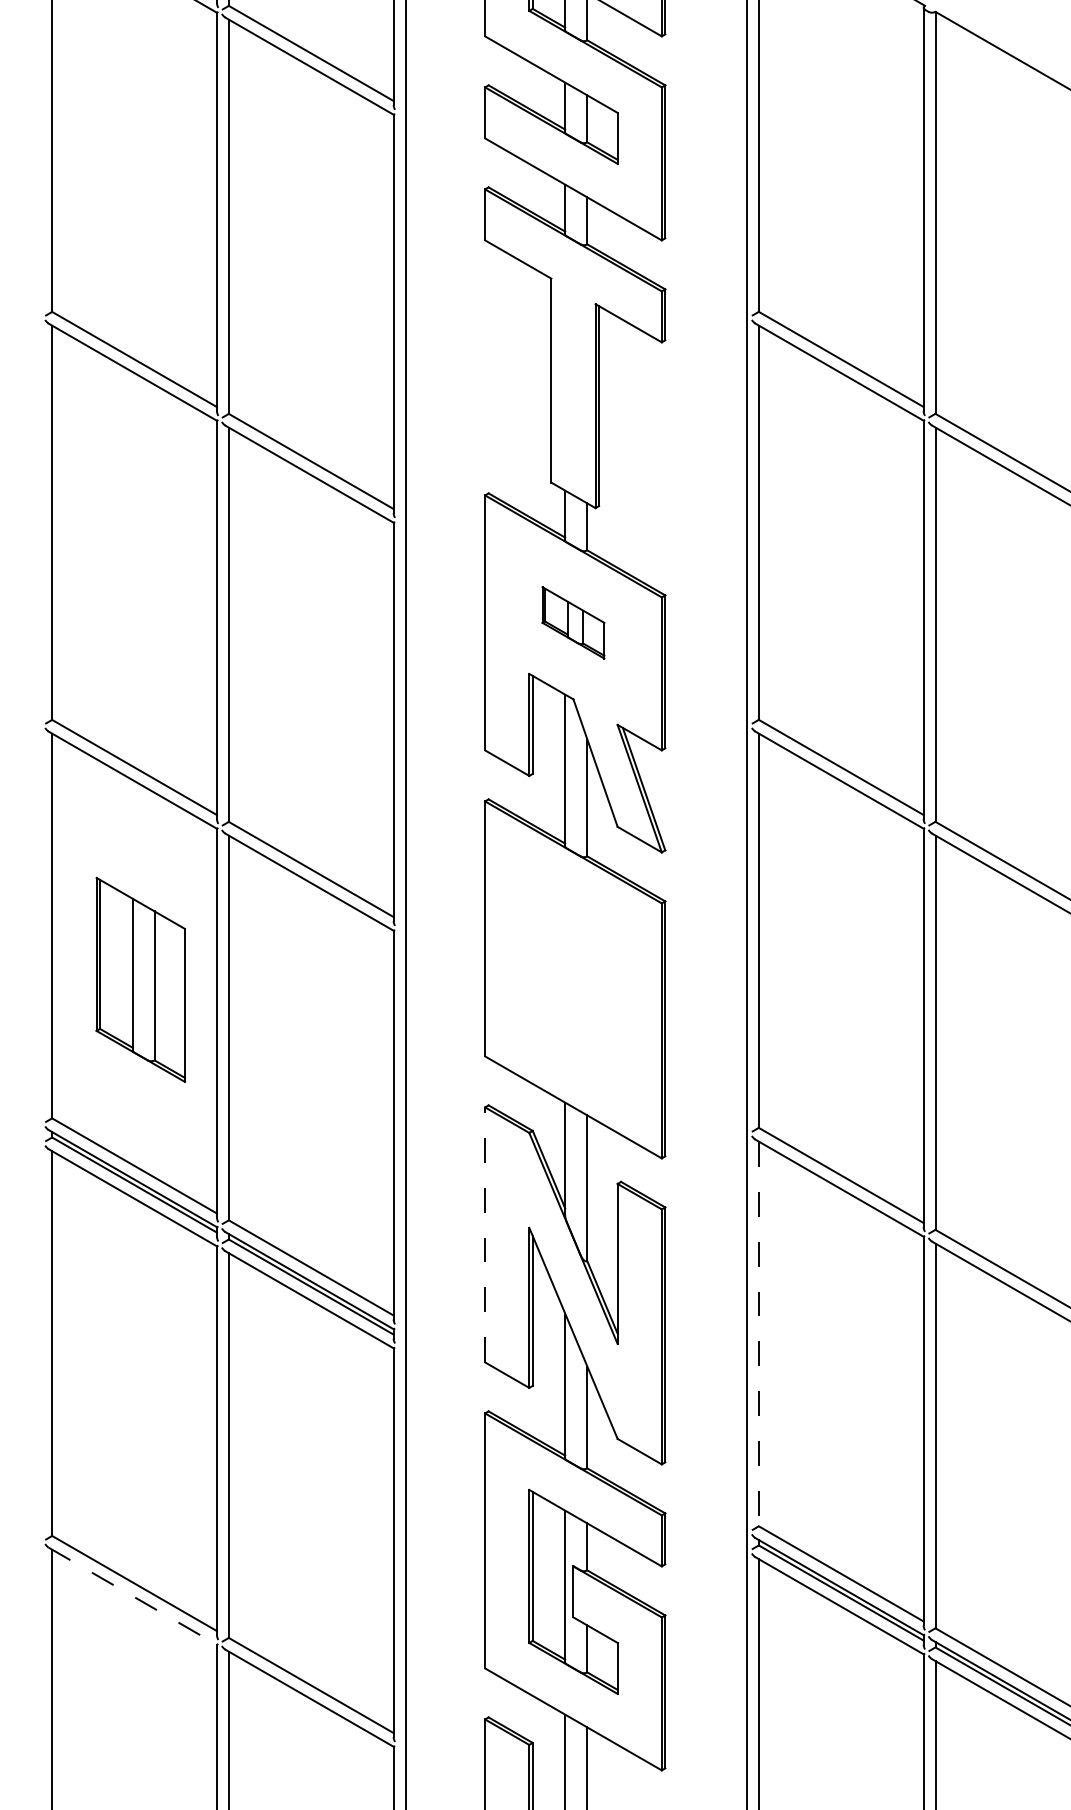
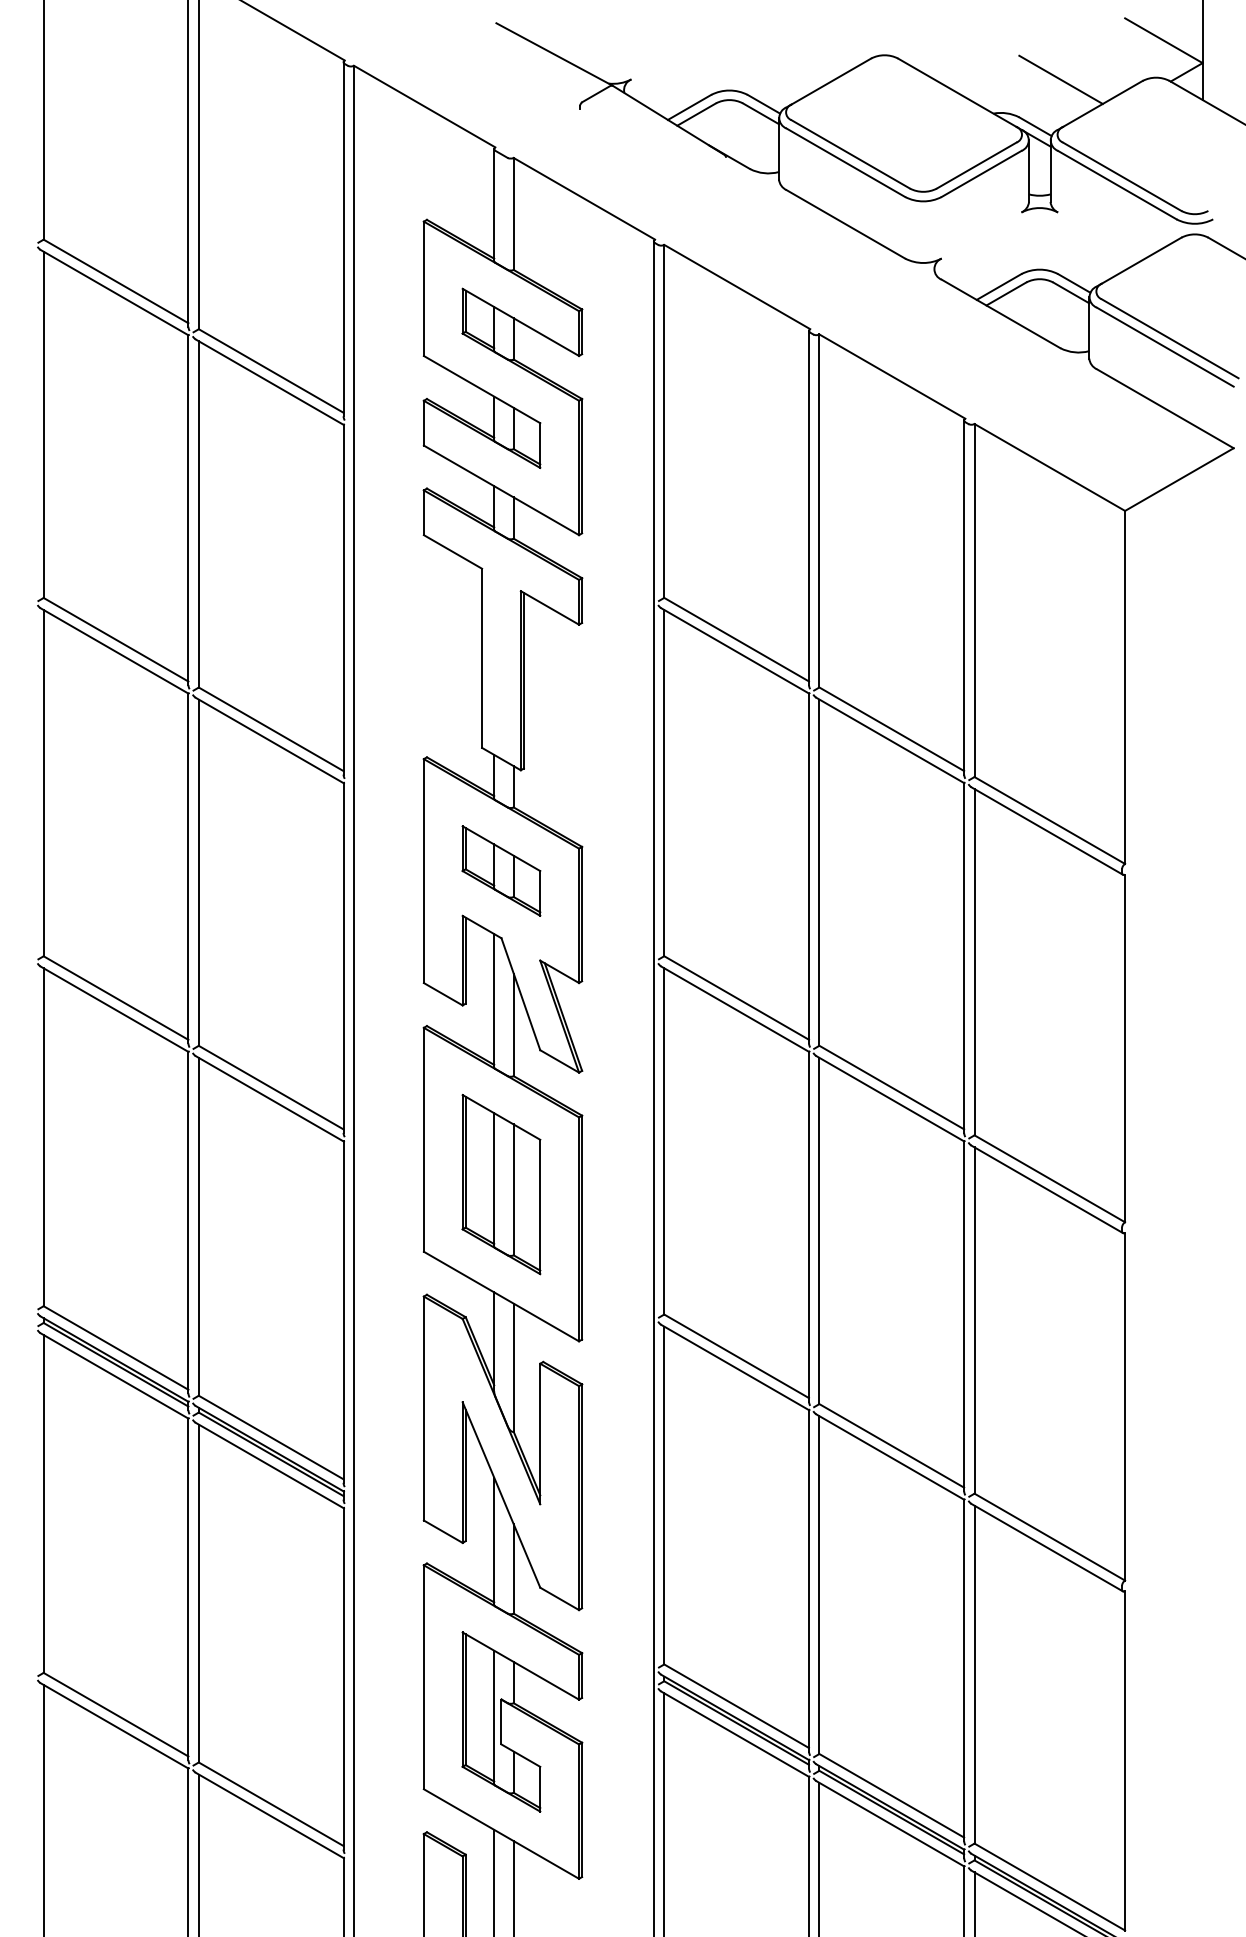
part: (573, 622) -> (501, 870), size x1.43
part: (140, 979) -> (501, 1184), moved
line: (484, 1234) -> (423, 1408), dashed -> solid
line: (759, 1333) -> (664, 1495), dashed -> solid
line: (132, 1596) -> (114, 1726), dashed -> solid

